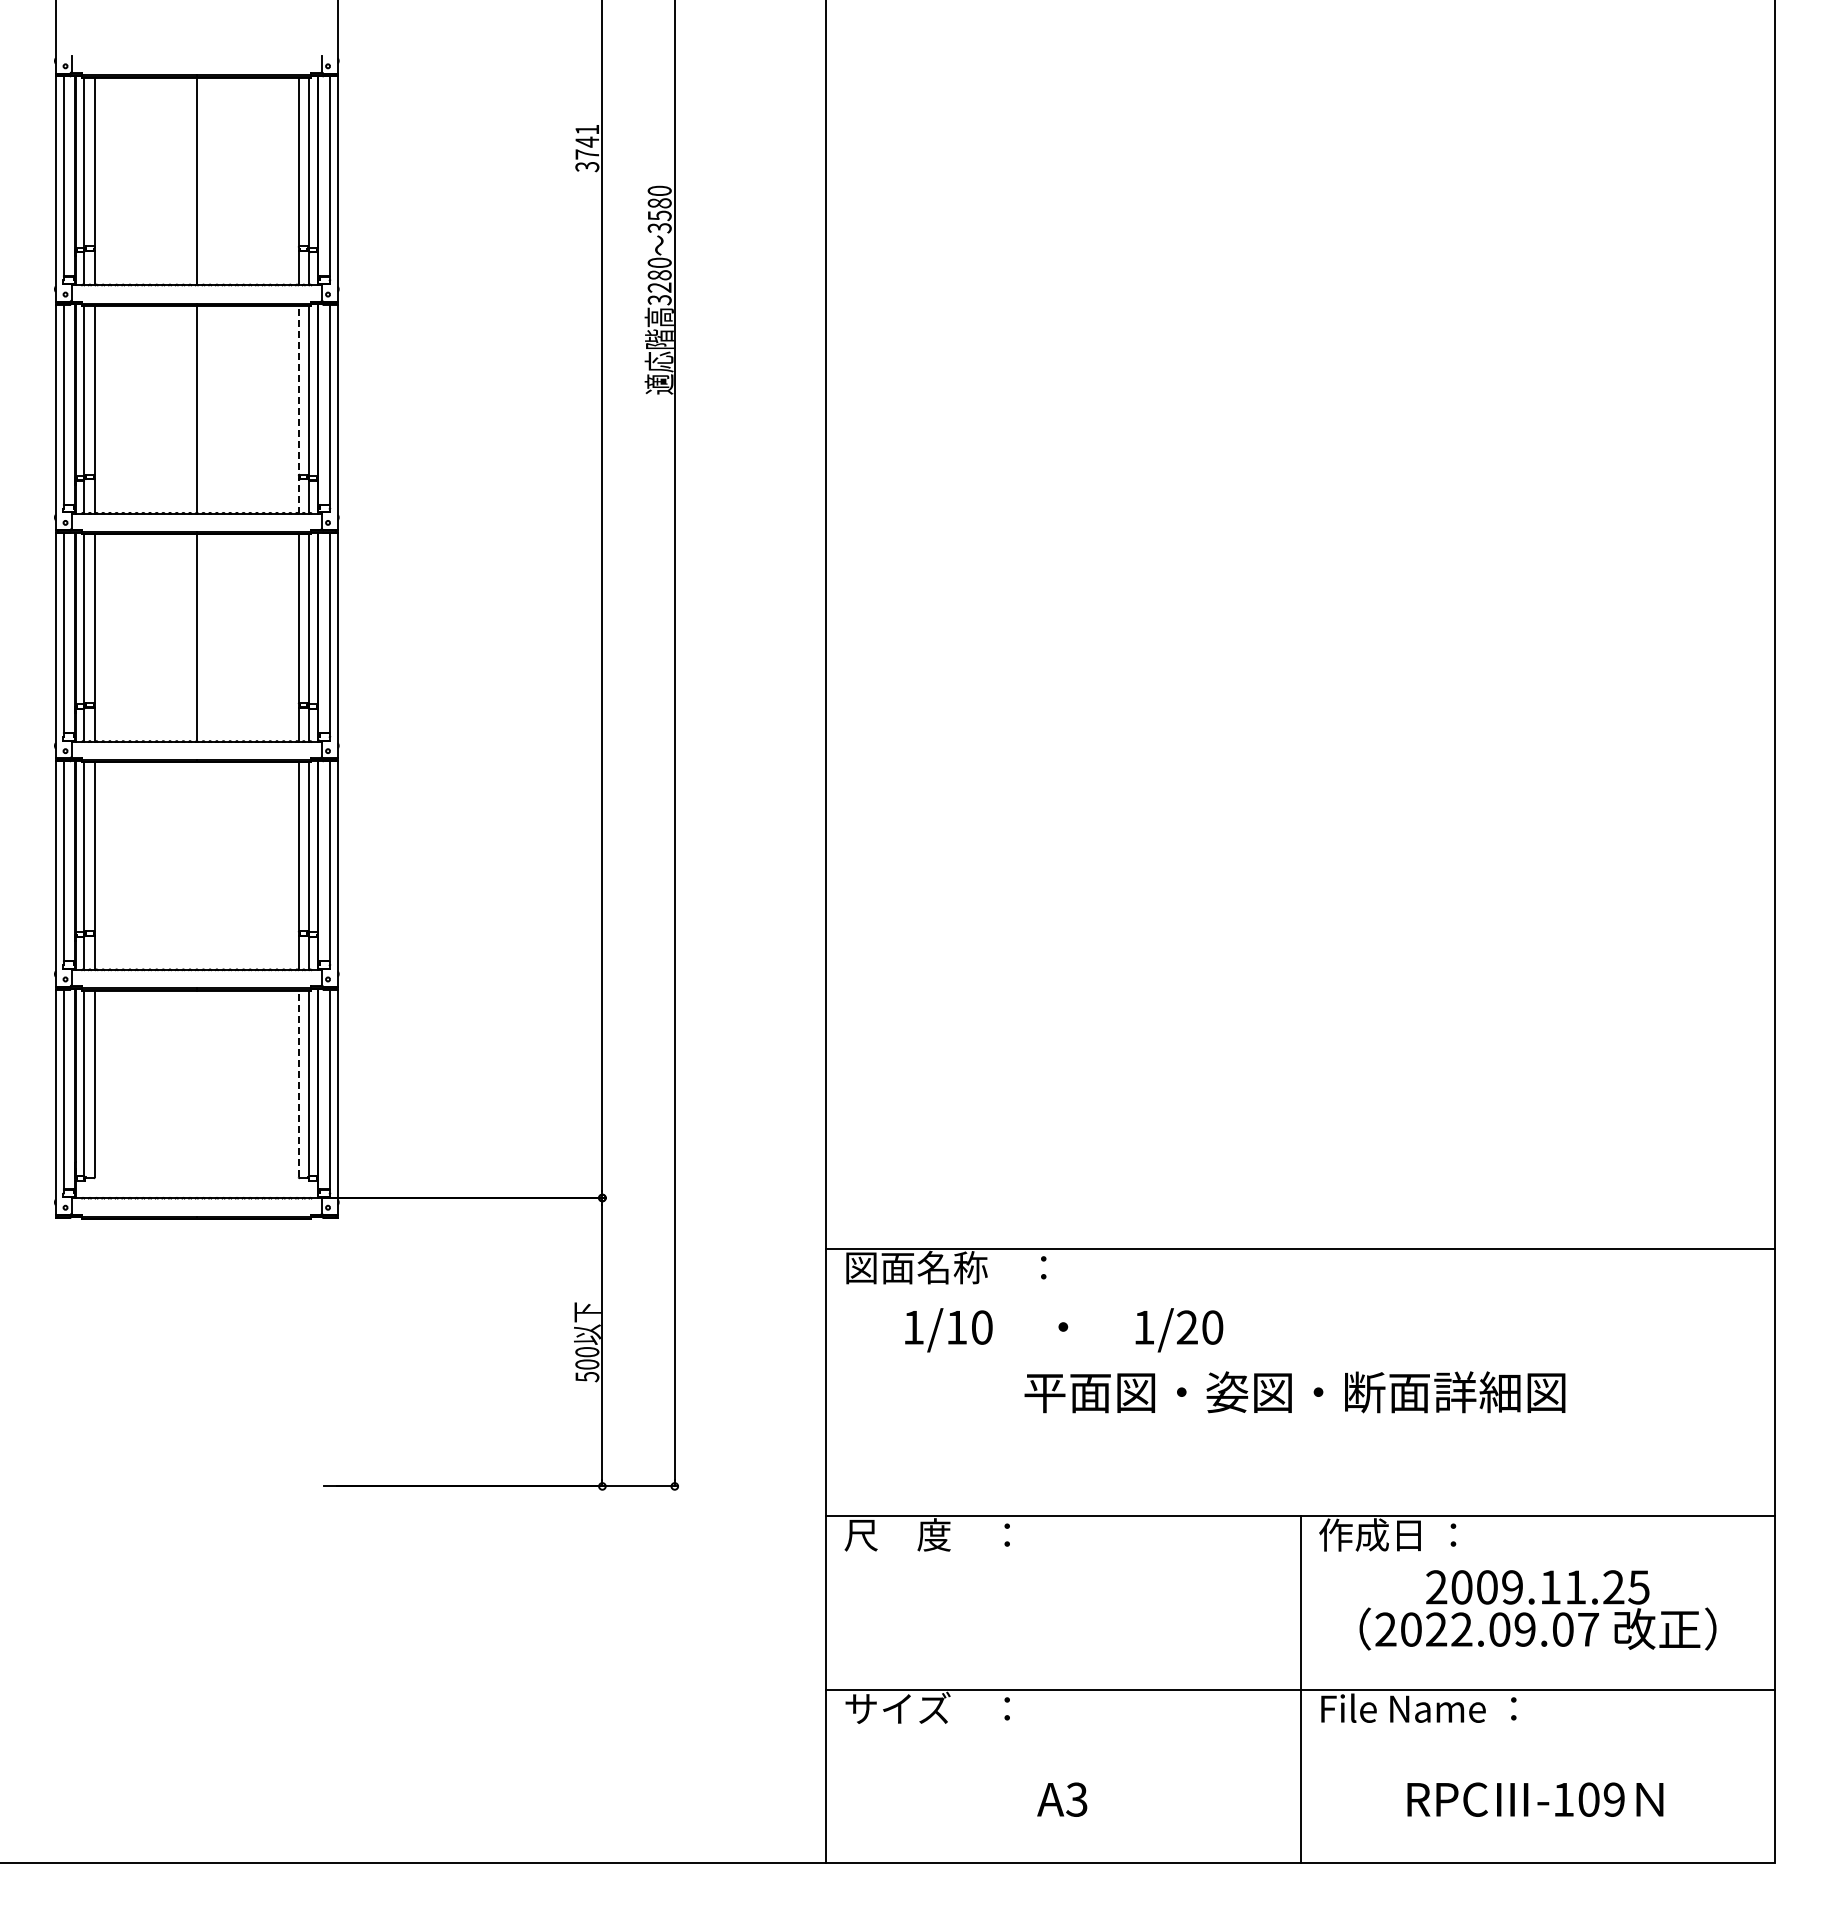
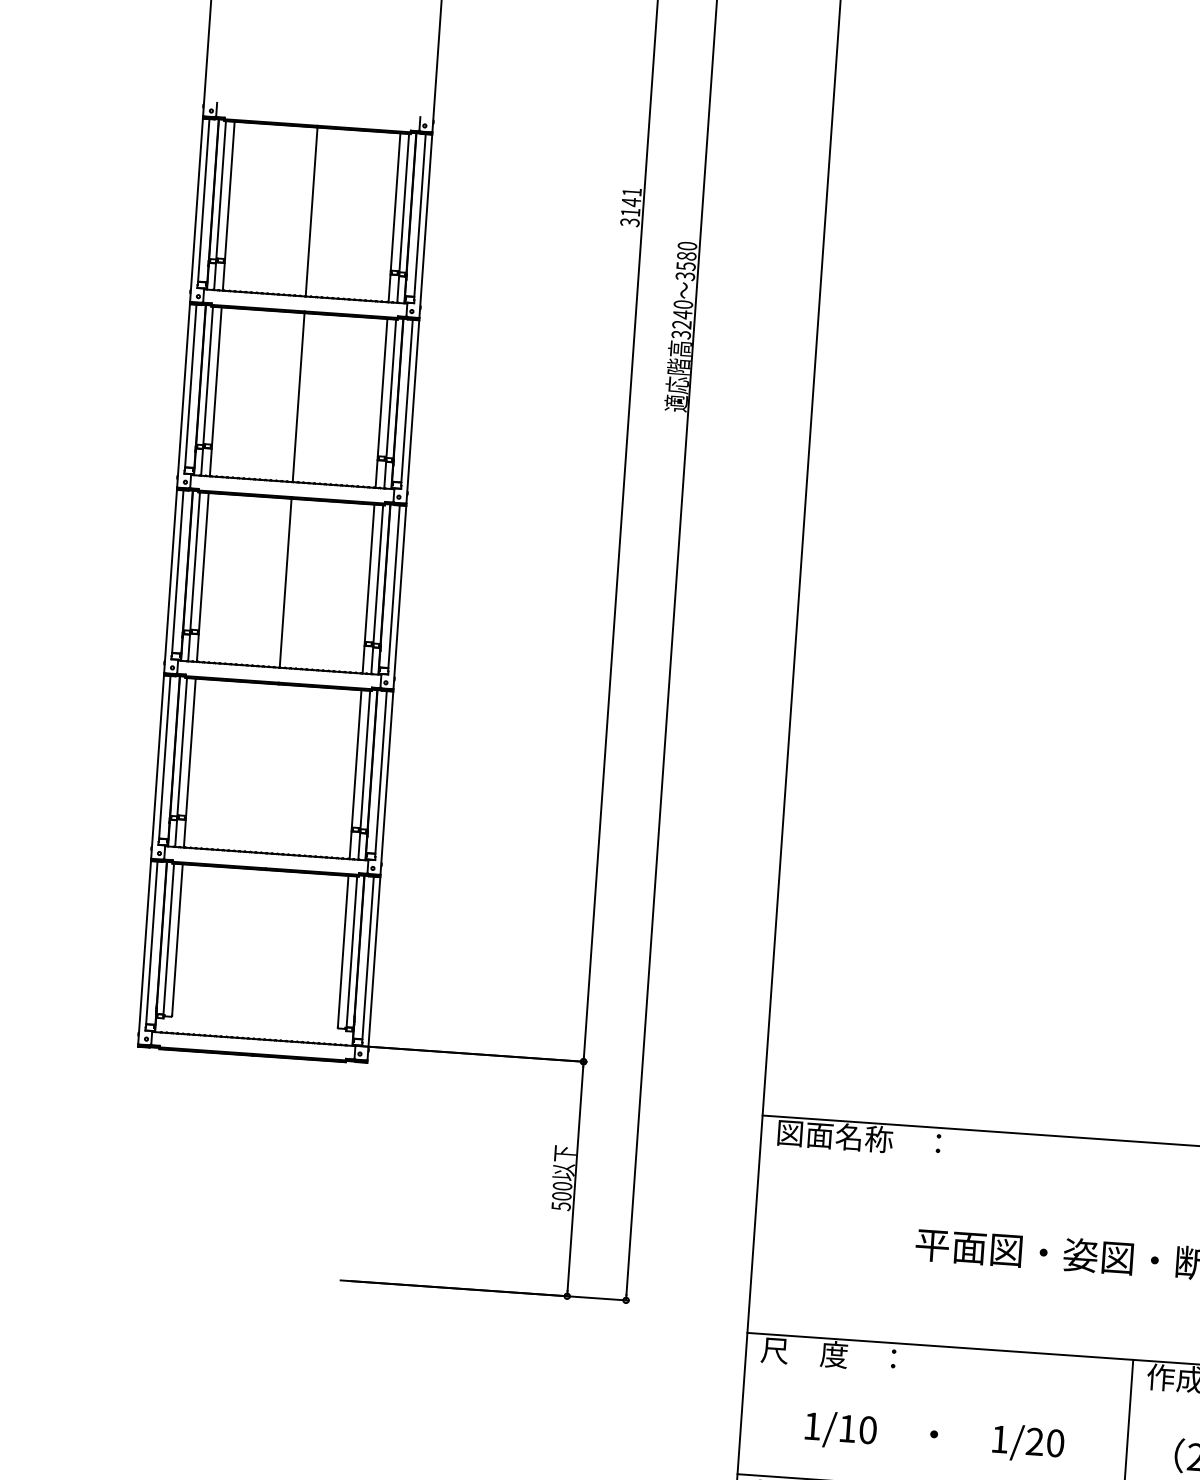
text: (586, 154) -> (630, 212), 3741 -> 3141
text: (659, 274) -> (682, 314), 3280 -> 3240
line: (298, 409) -> (381, 403), dashed -> solid
line: (298, 1083) -> (343, 951), dashed -> solid
text: (1064, 1330) -> (934, 1437), moved

